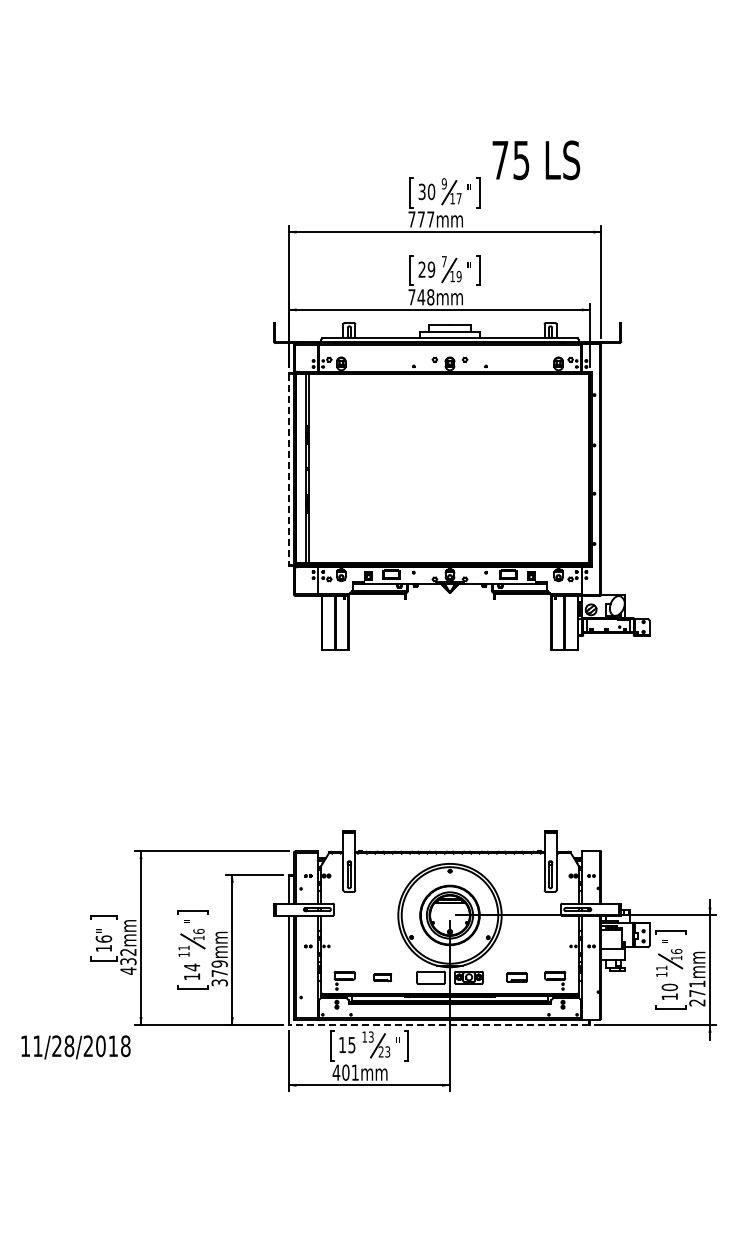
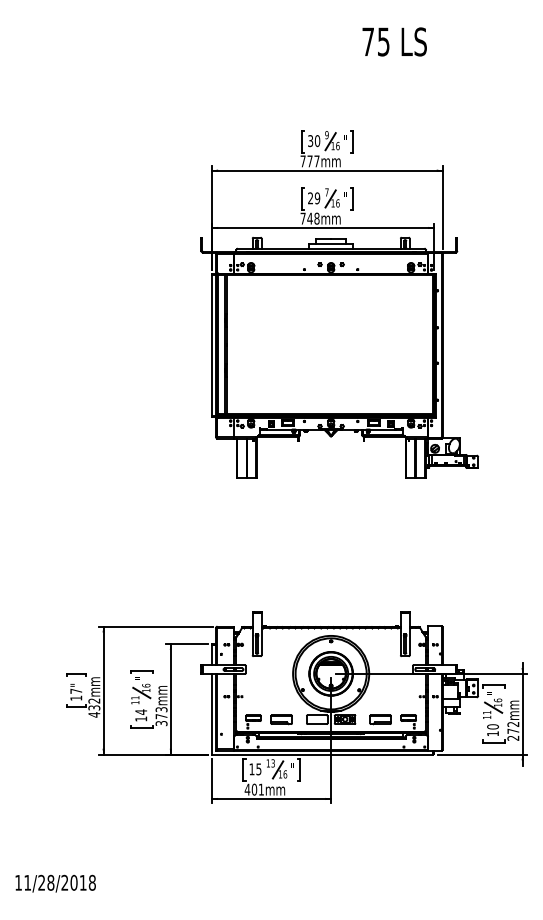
text: (536, 160) -> (394, 42), moved
text: (458, 198) -> (337, 145), 17 -> 16
text: (458, 276) -> (337, 203), 19 -> 16
line: (288, 469) -> (212, 345), dashed -> solid
text: (103, 938) -> (75, 690), 16" -> 17"
text: (219, 963) -> (161, 709), 379mm -> 373mm
part: (382, 977) -> (281, 719), size x1.67
part: (516, 977) -> (380, 719), size x1.43
text: (697, 983) -> (513, 723), 271mm -> 272mm
line: (438, 1024) -> (322, 754), dashed -> solid
text: (75, 1047) -> (55, 883), moved
text: (384, 1051) -> (282, 774), 23 -> 16

